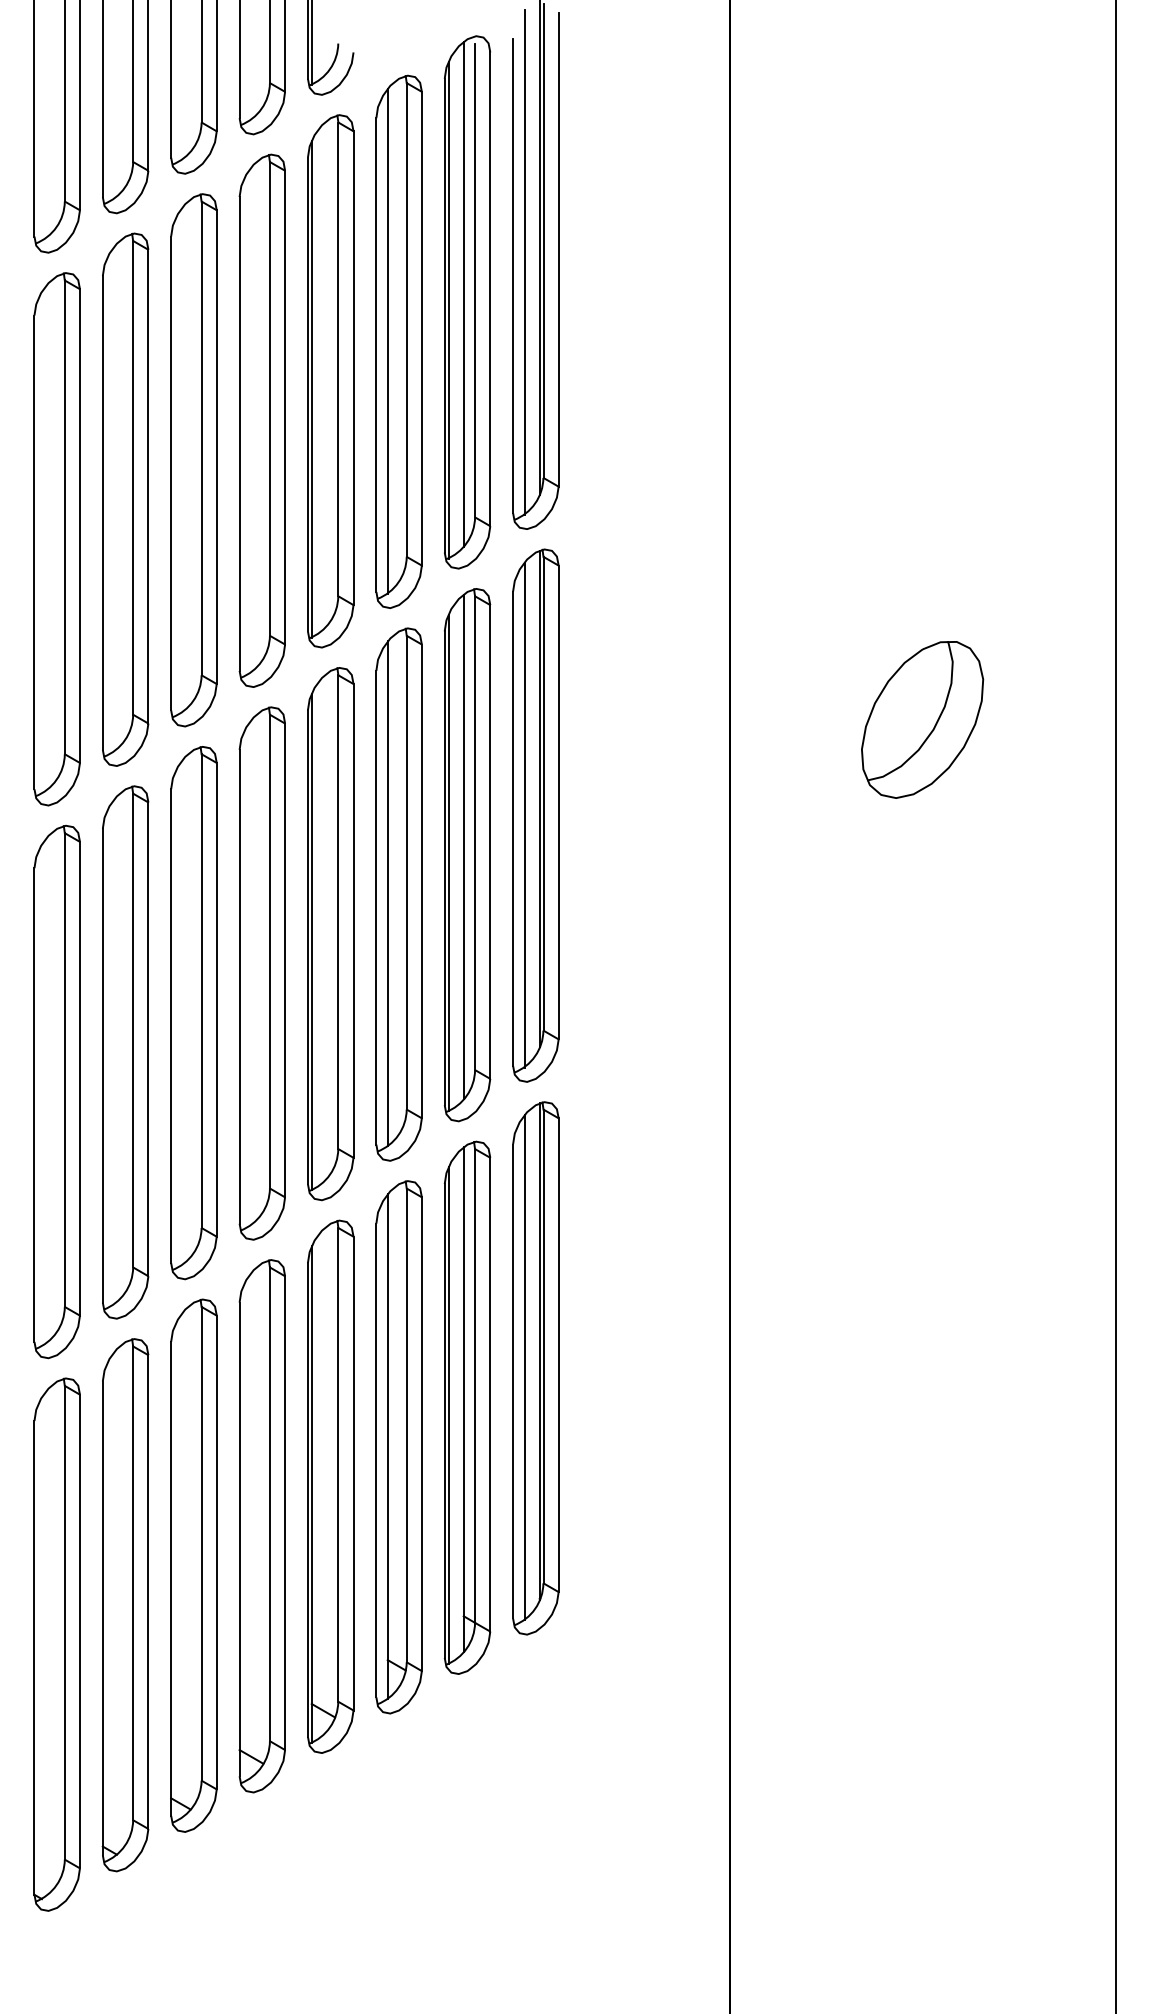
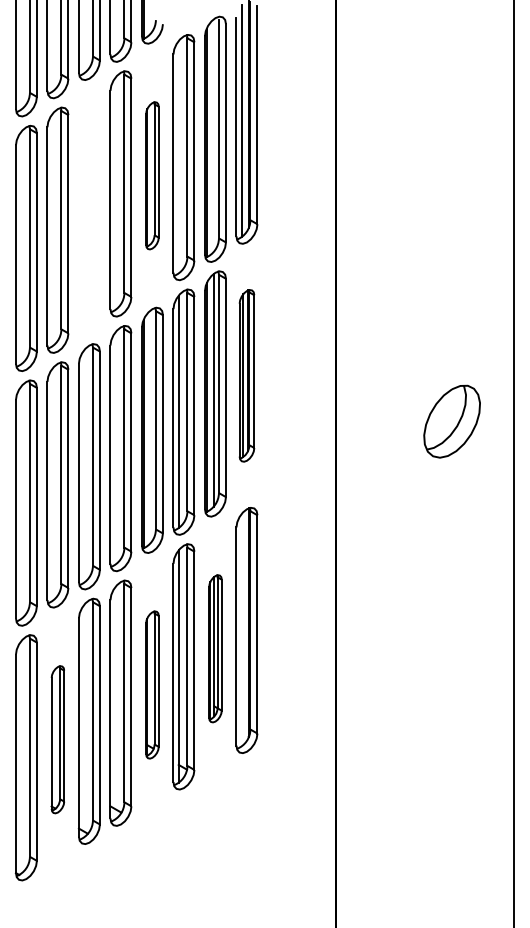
line: (463, 294) -> (213, 135), removed
line: (387, 339) -> (178, 156), removed
part: (330, 380) -> (152, 175), size x0.6
part: (194, 458) -> (89, 211), removed
part: (921, 719) -> (451, 421), moved
part: (534, 814) -> (246, 375), size x0.7
line: (523, 1366) -> (241, 629), removed
part: (467, 1407) -> (215, 648), size x0.6
part: (330, 1485) -> (152, 684), size x0.6
part: (124, 1604) -> (57, 739), size x0.6

